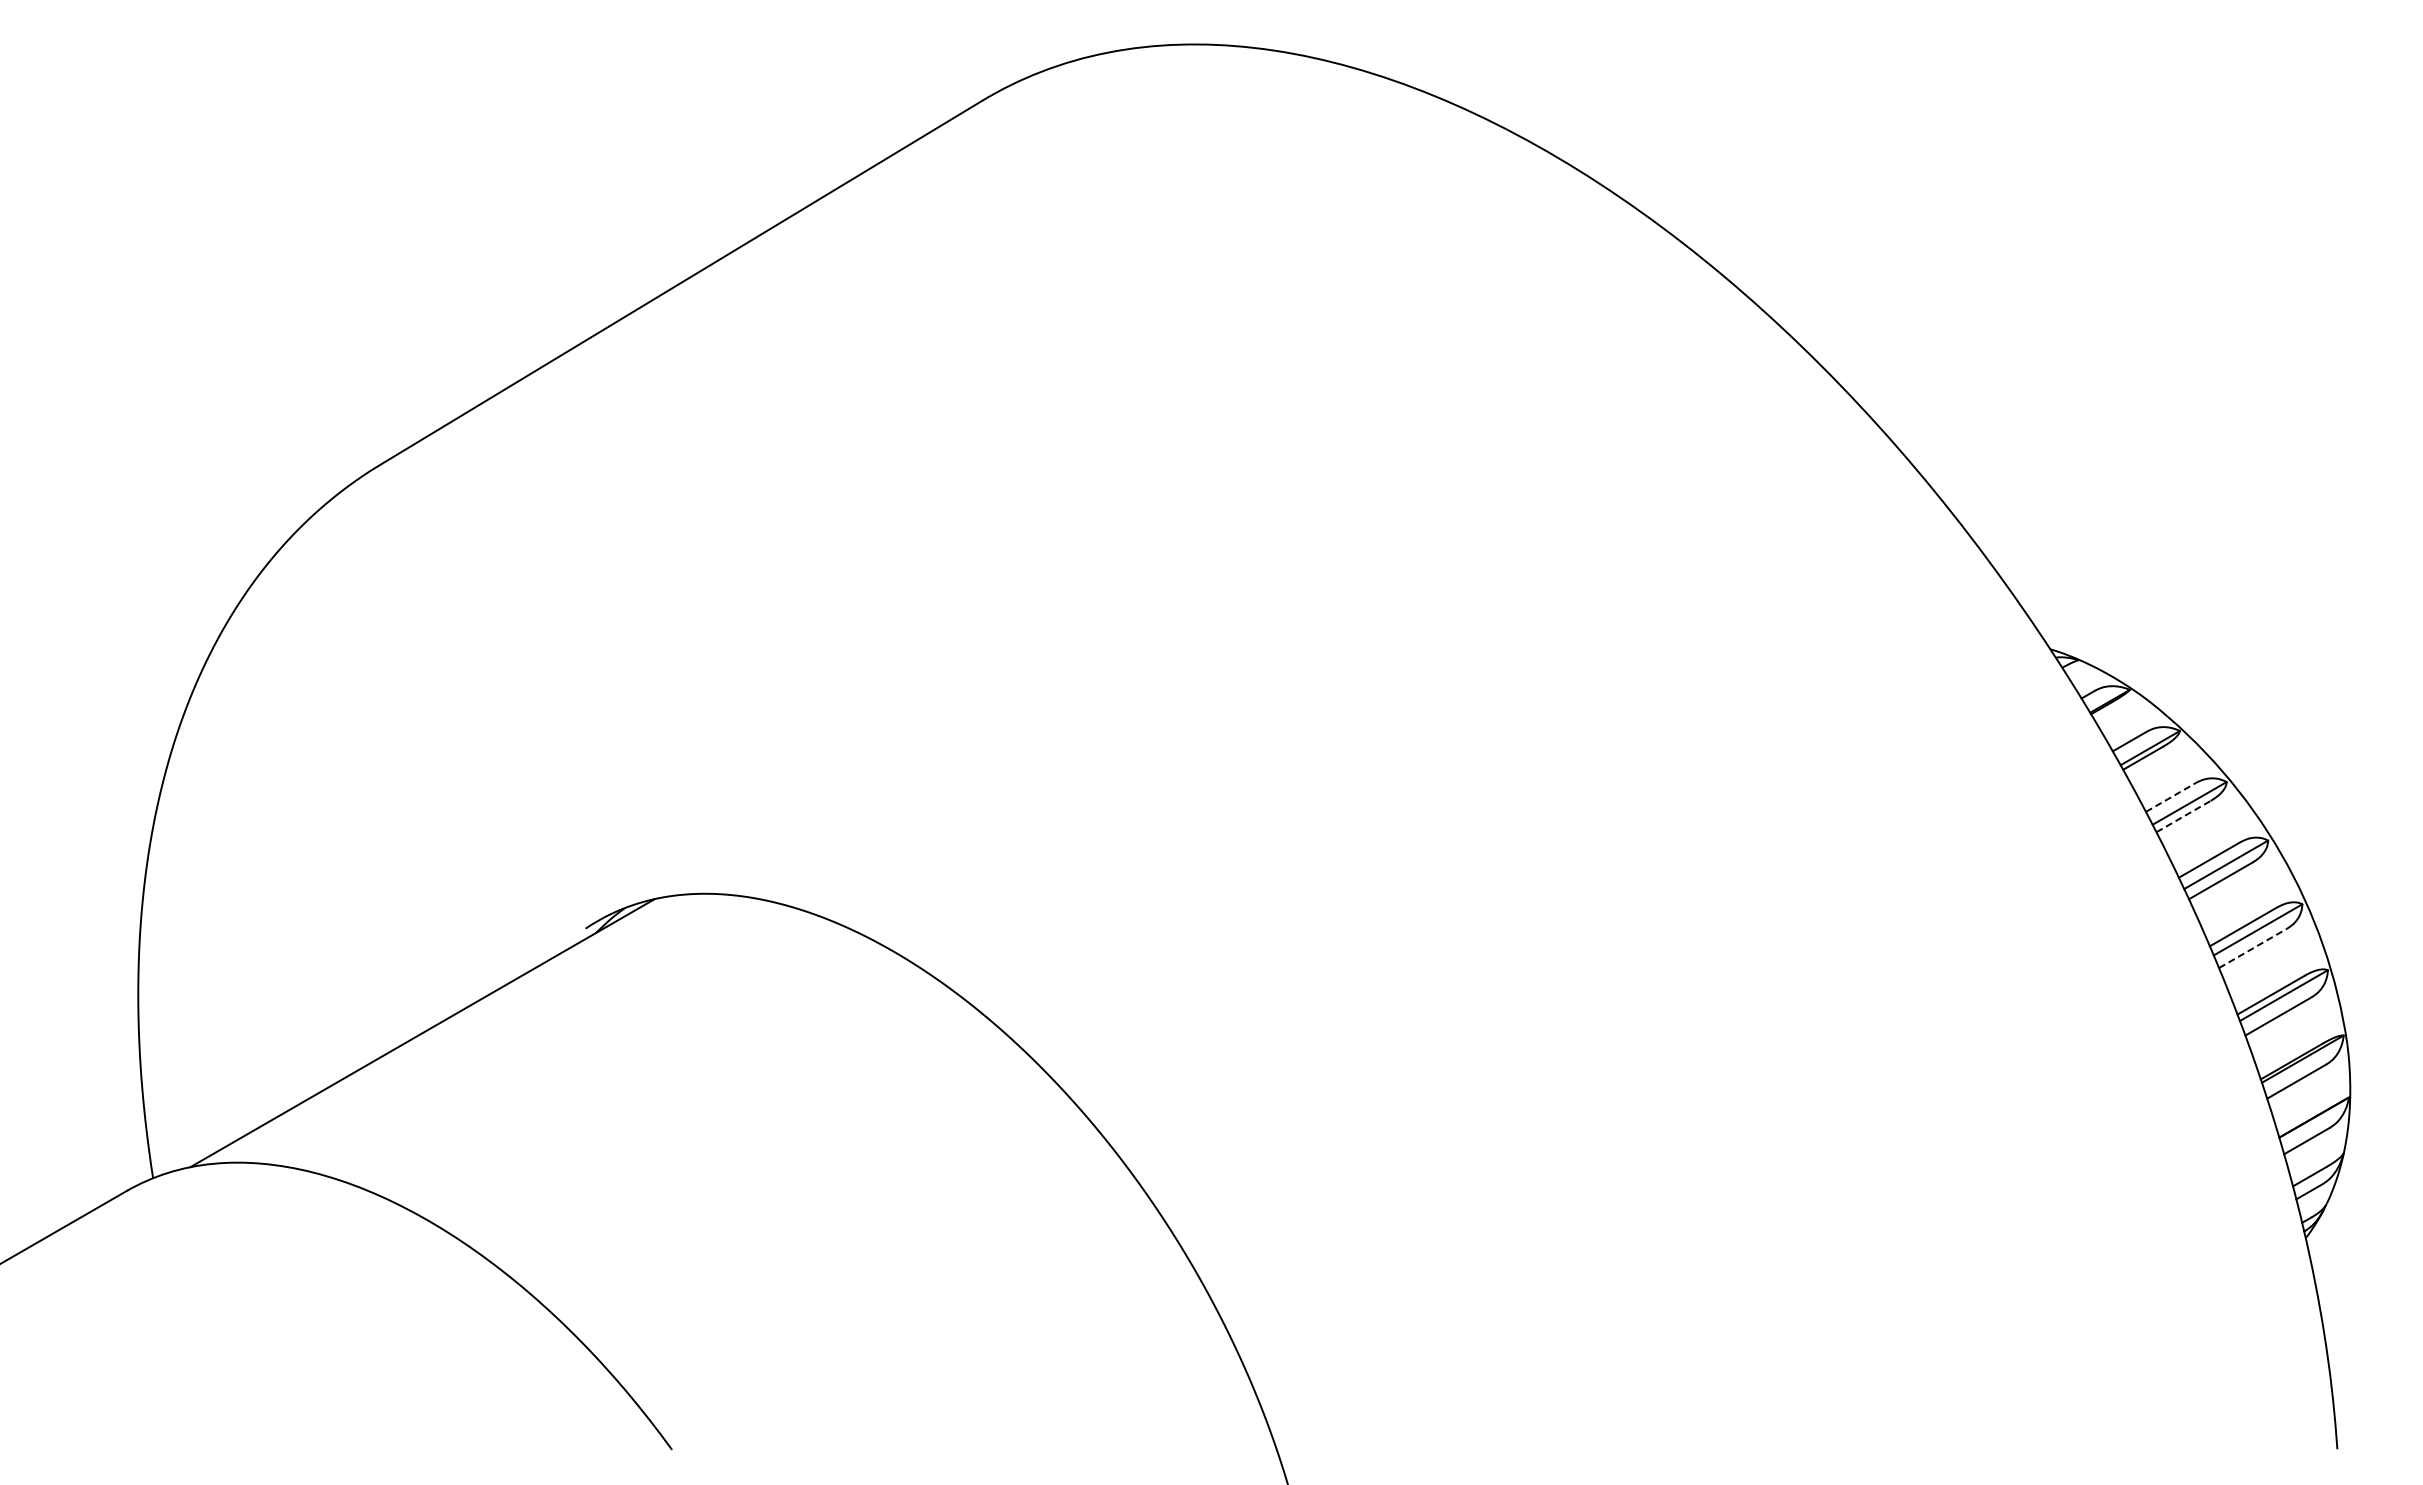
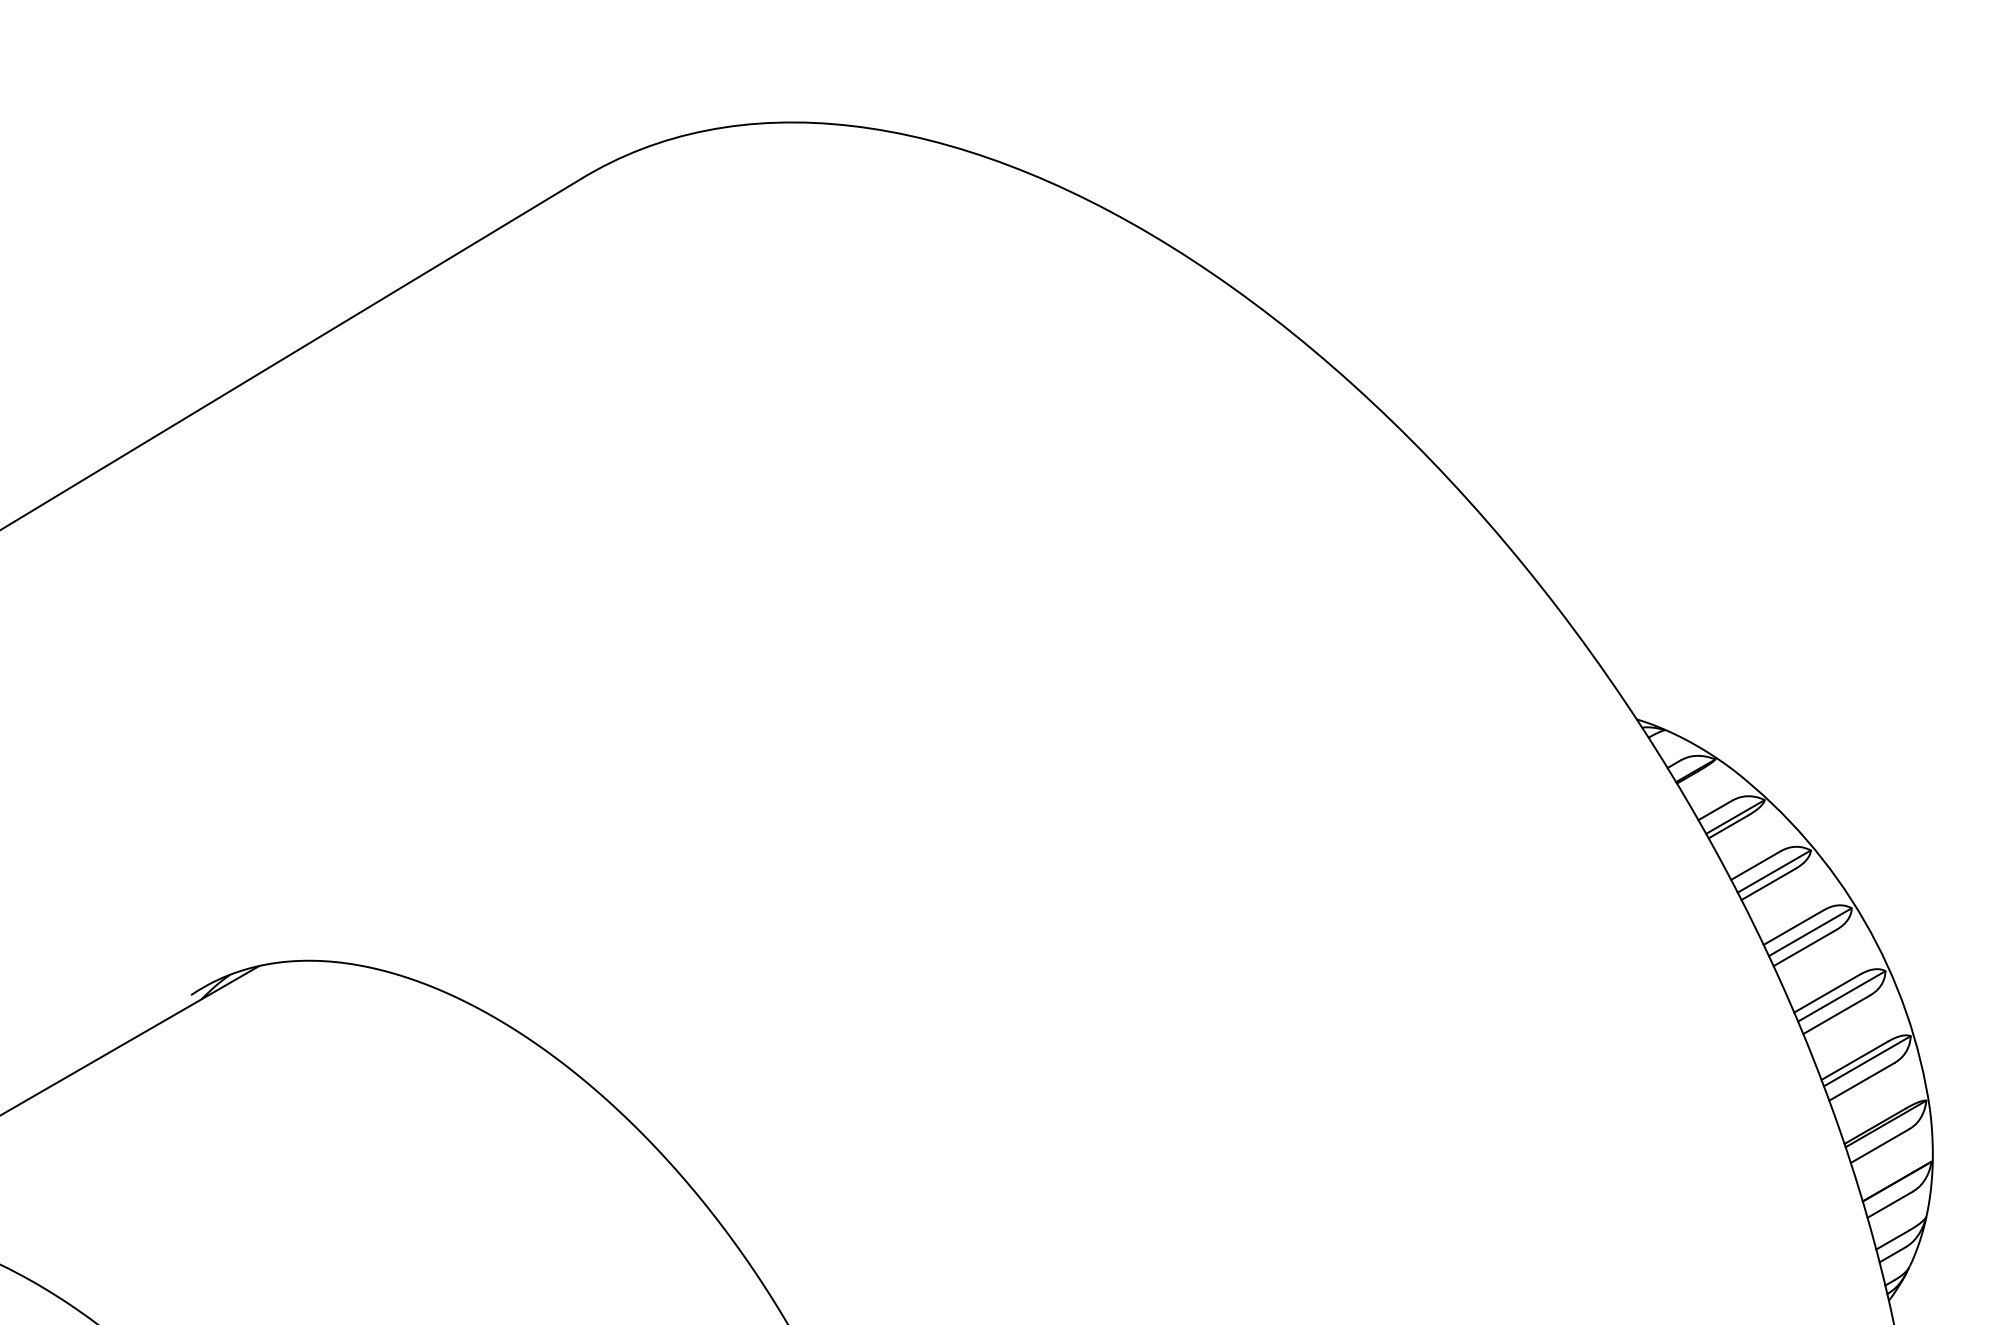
line: (2171, 797) -> (1756, 865), dashed -> solid
line: (2184, 816) -> (1769, 884), dashed -> solid
line: (2252, 948) -> (1836, 1014), dashed -> solid

